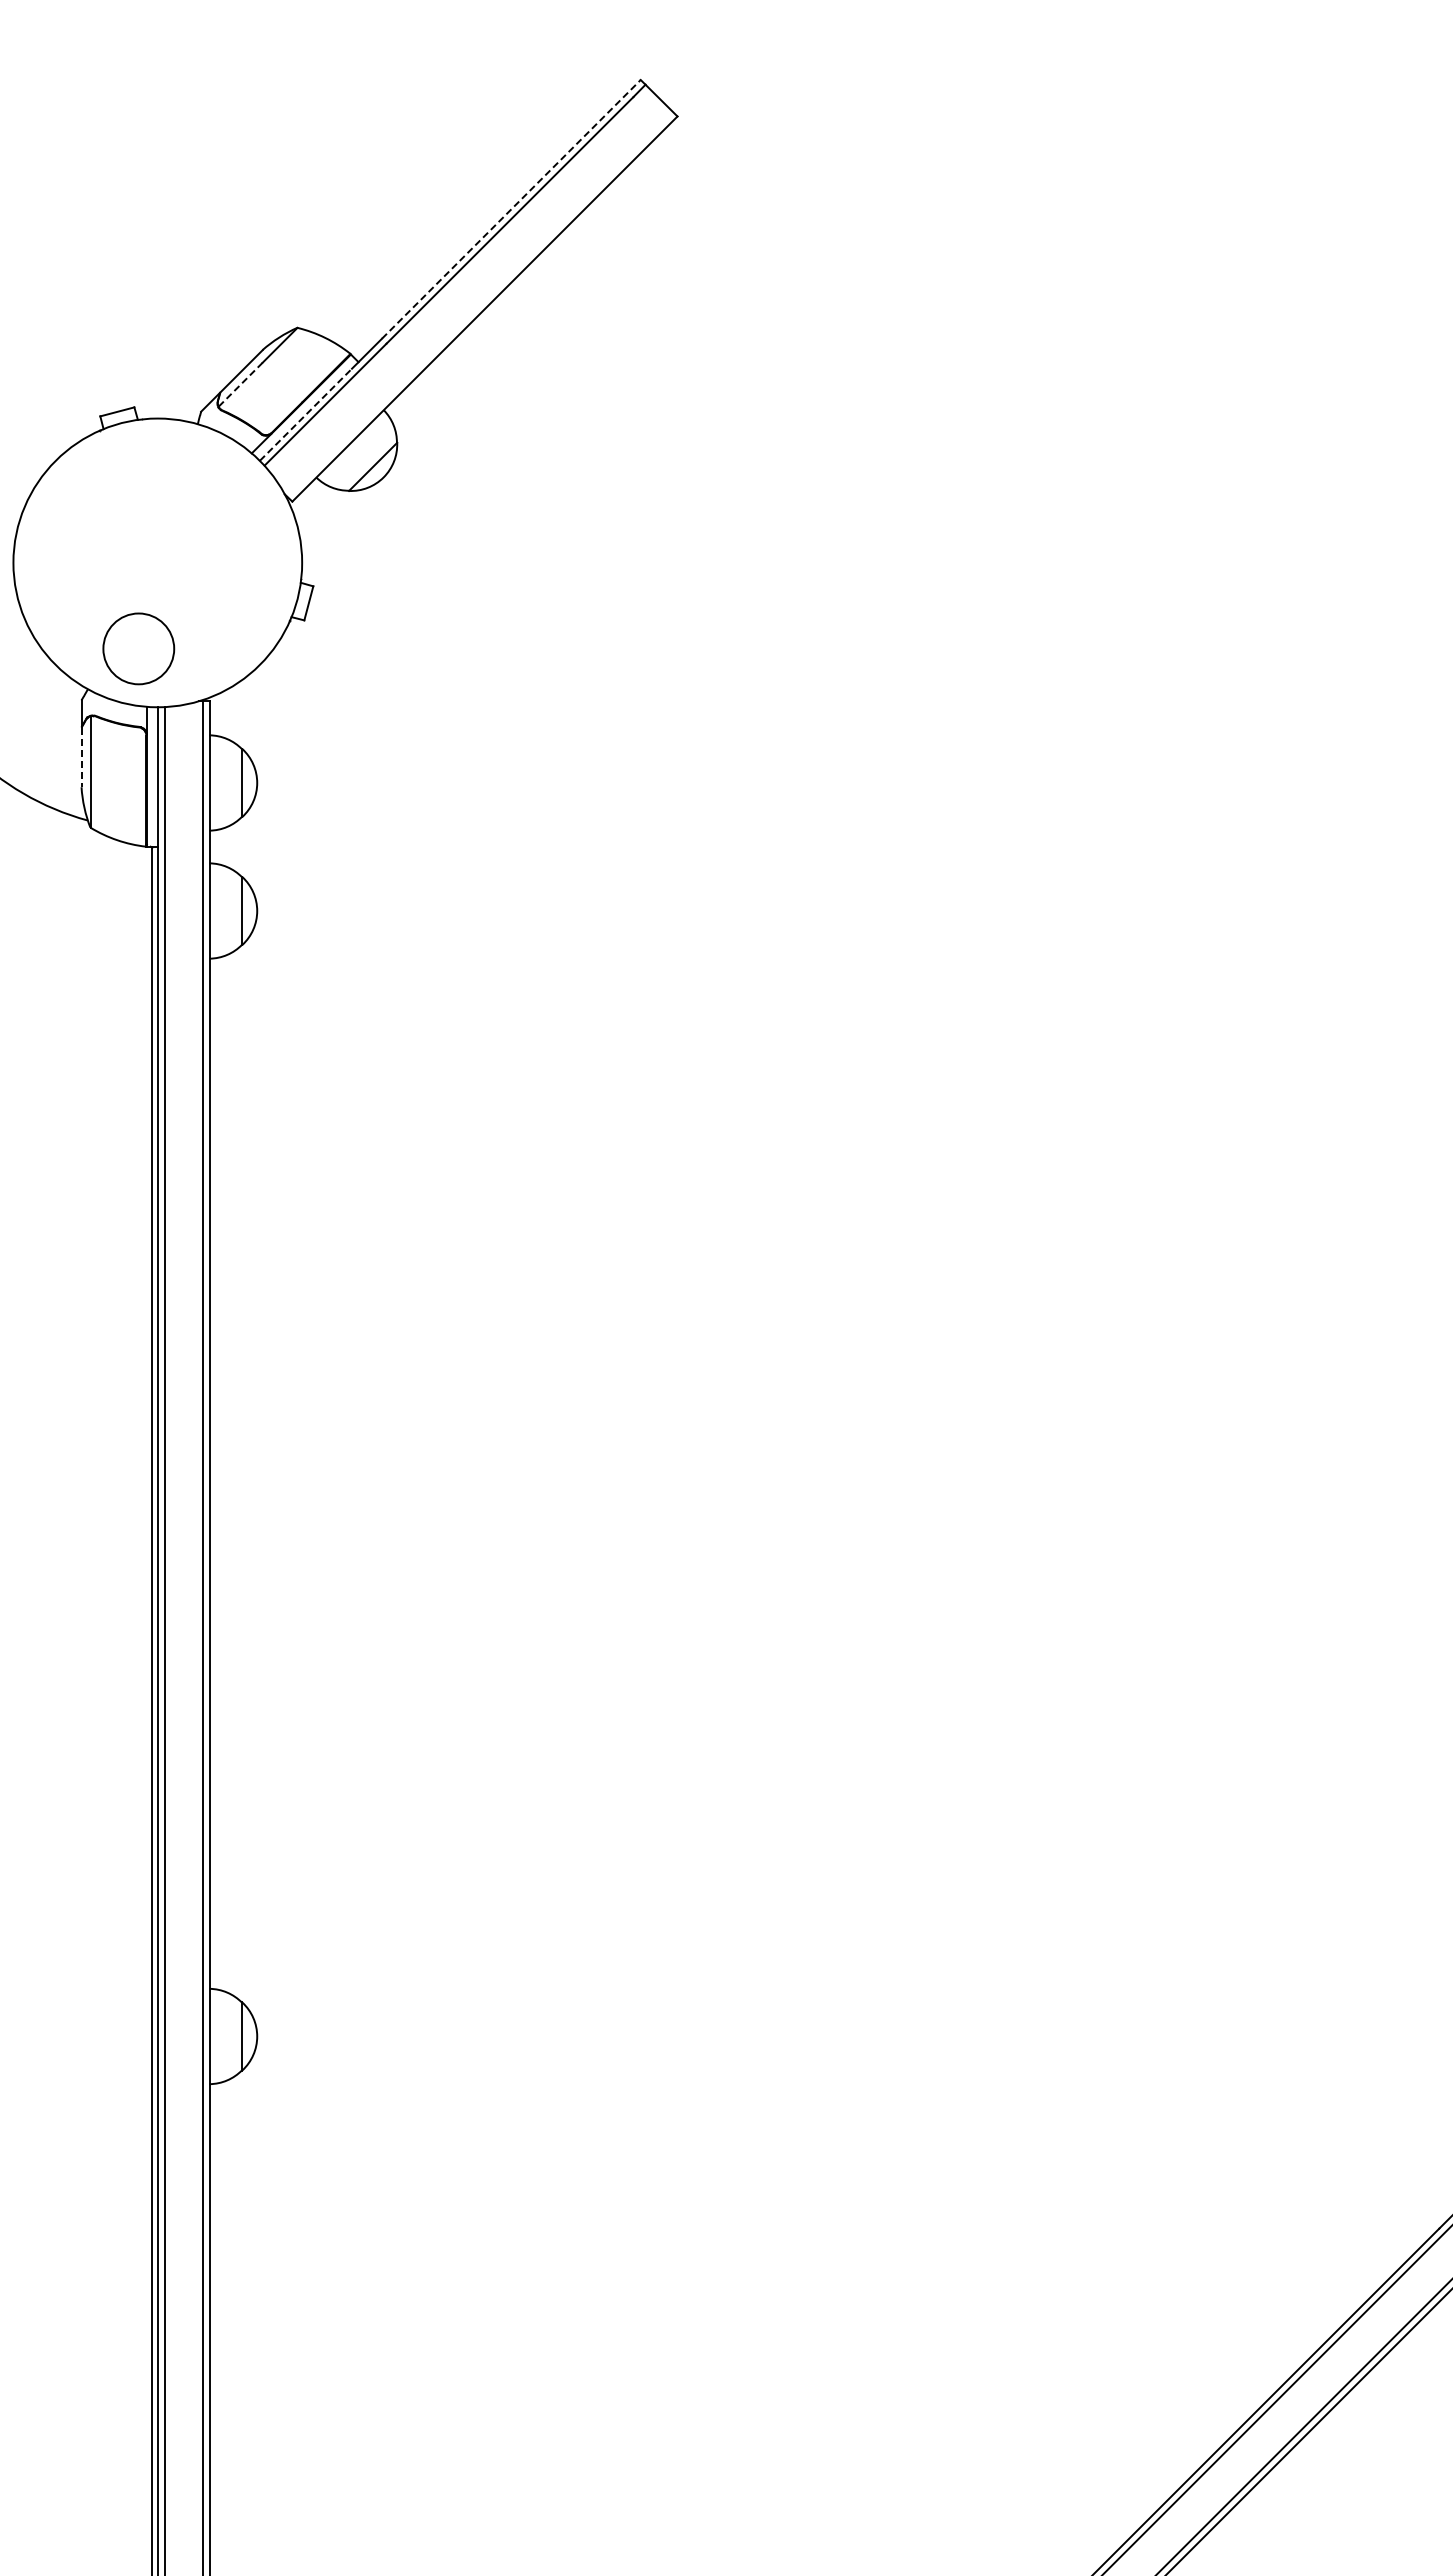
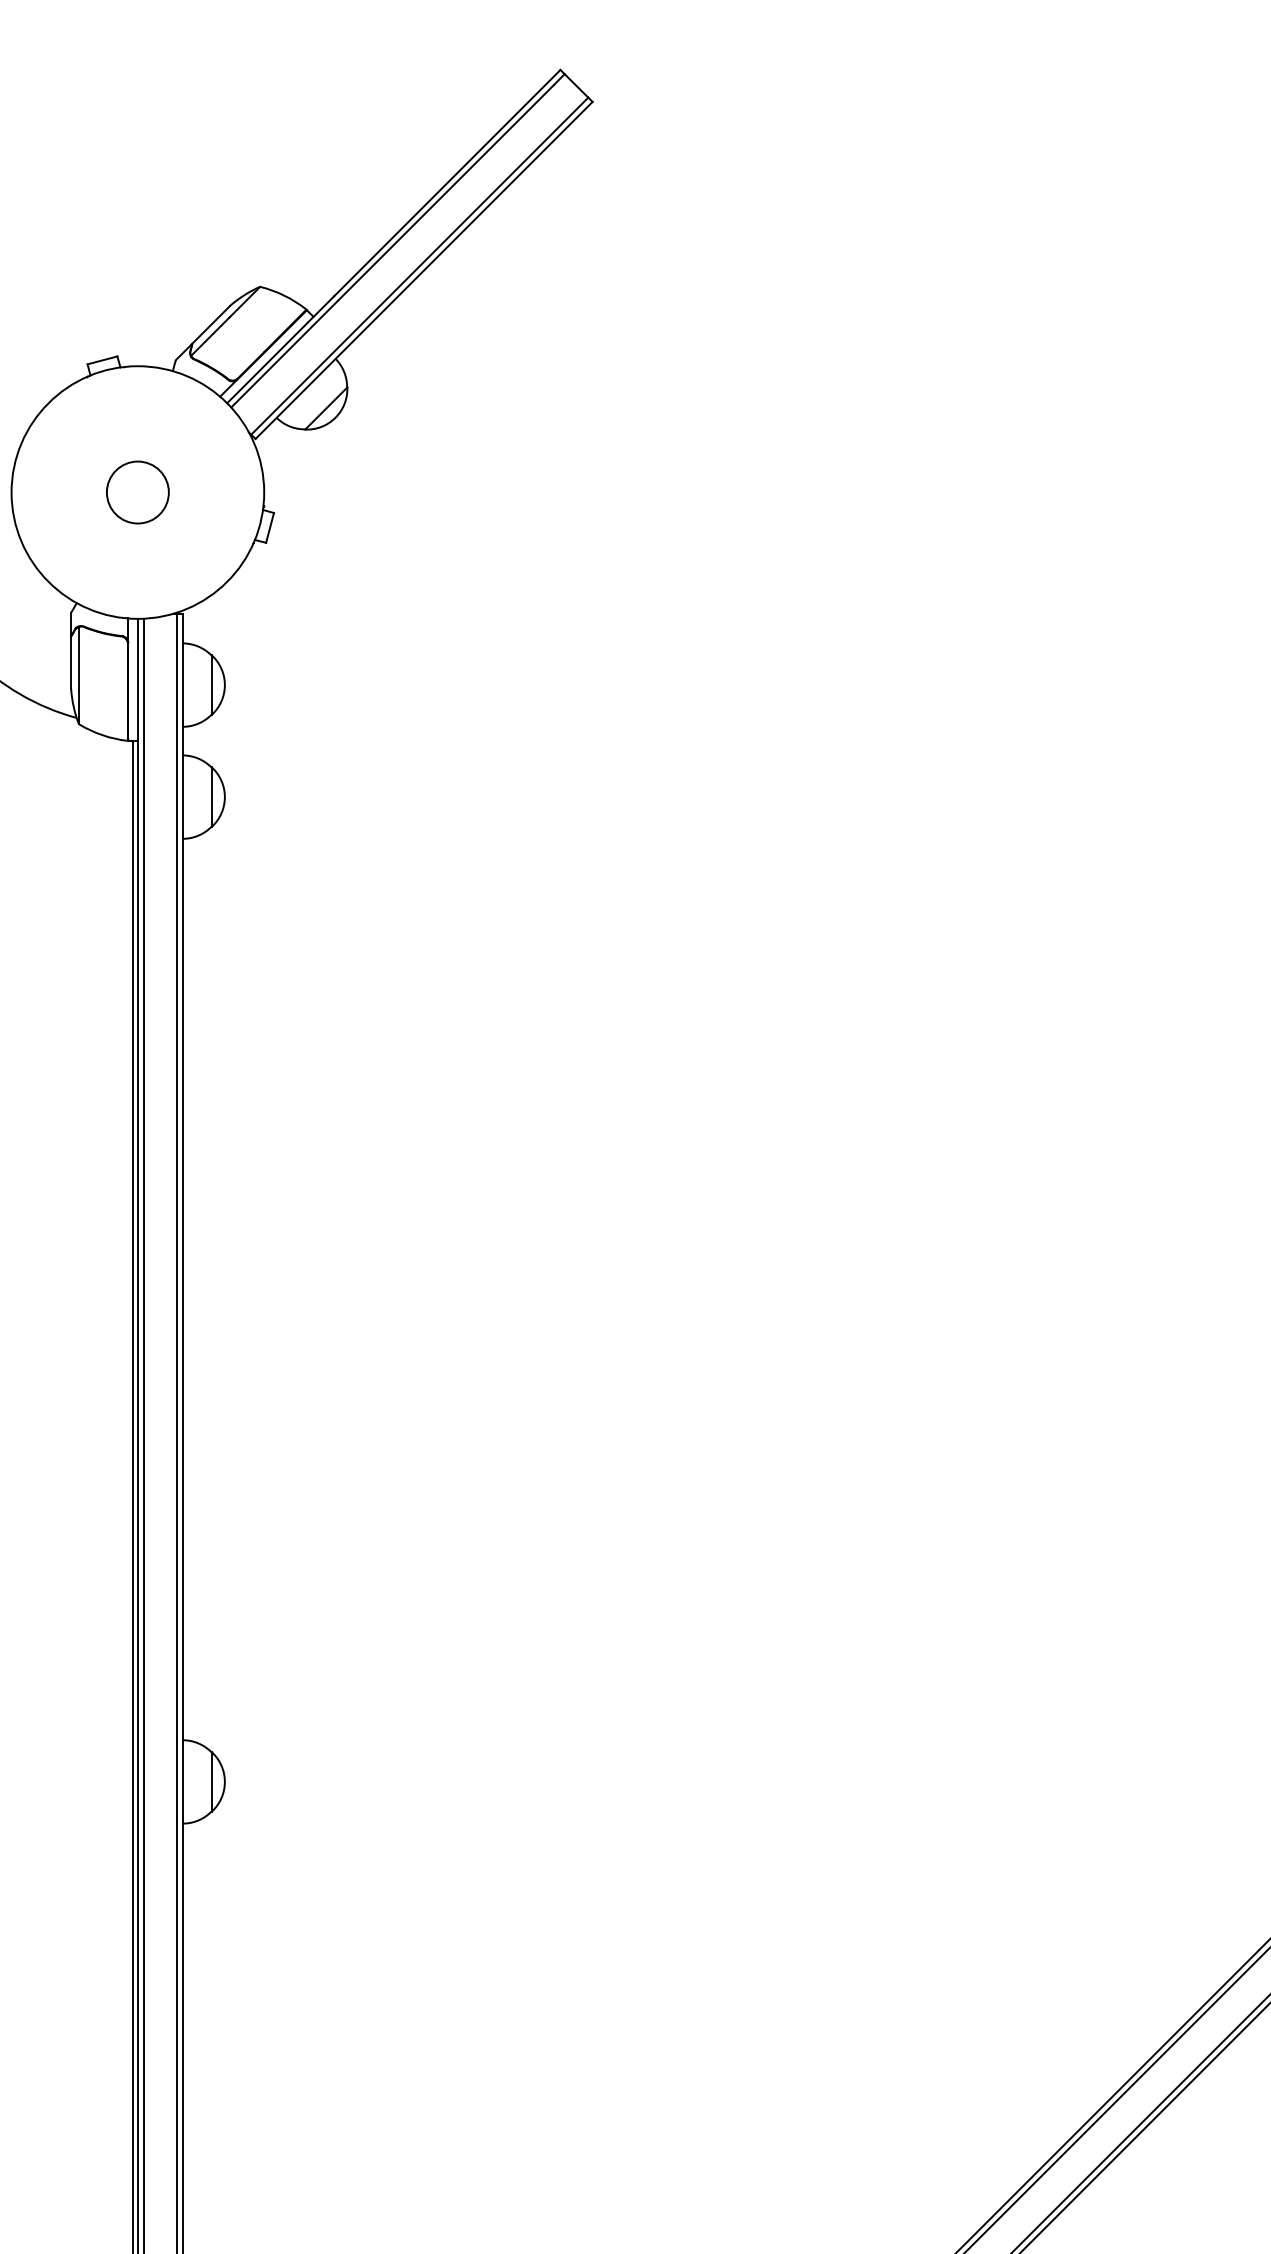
line: (511, 209) -> (447, 183), dashed -> solid
line: (479, 303) -> (419, 265), added
line: (240, 384) -> (210, 336), dashed -> solid
line: (306, 414) -> (268, 362), dashed -> solid
circle: (138, 648) -> (137, 492), moved
line: (81, 757) -> (71, 662), dashed -> solid

